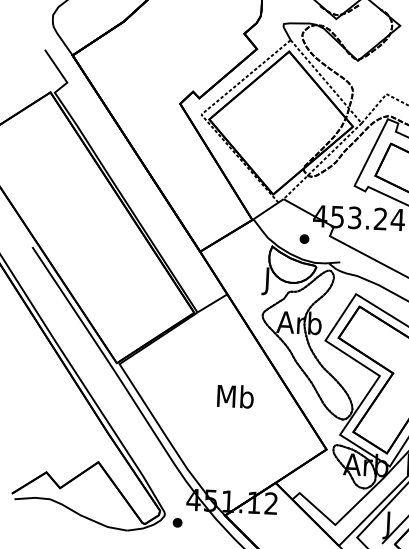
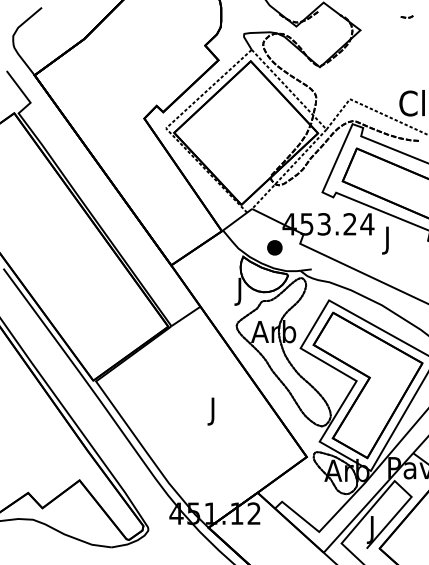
part: (304, 238) -> (274, 247), size x1.6
text: (235, 398) -> (213, 410), Mb -> J
part: (177, 522) -> (161, 536), removed

